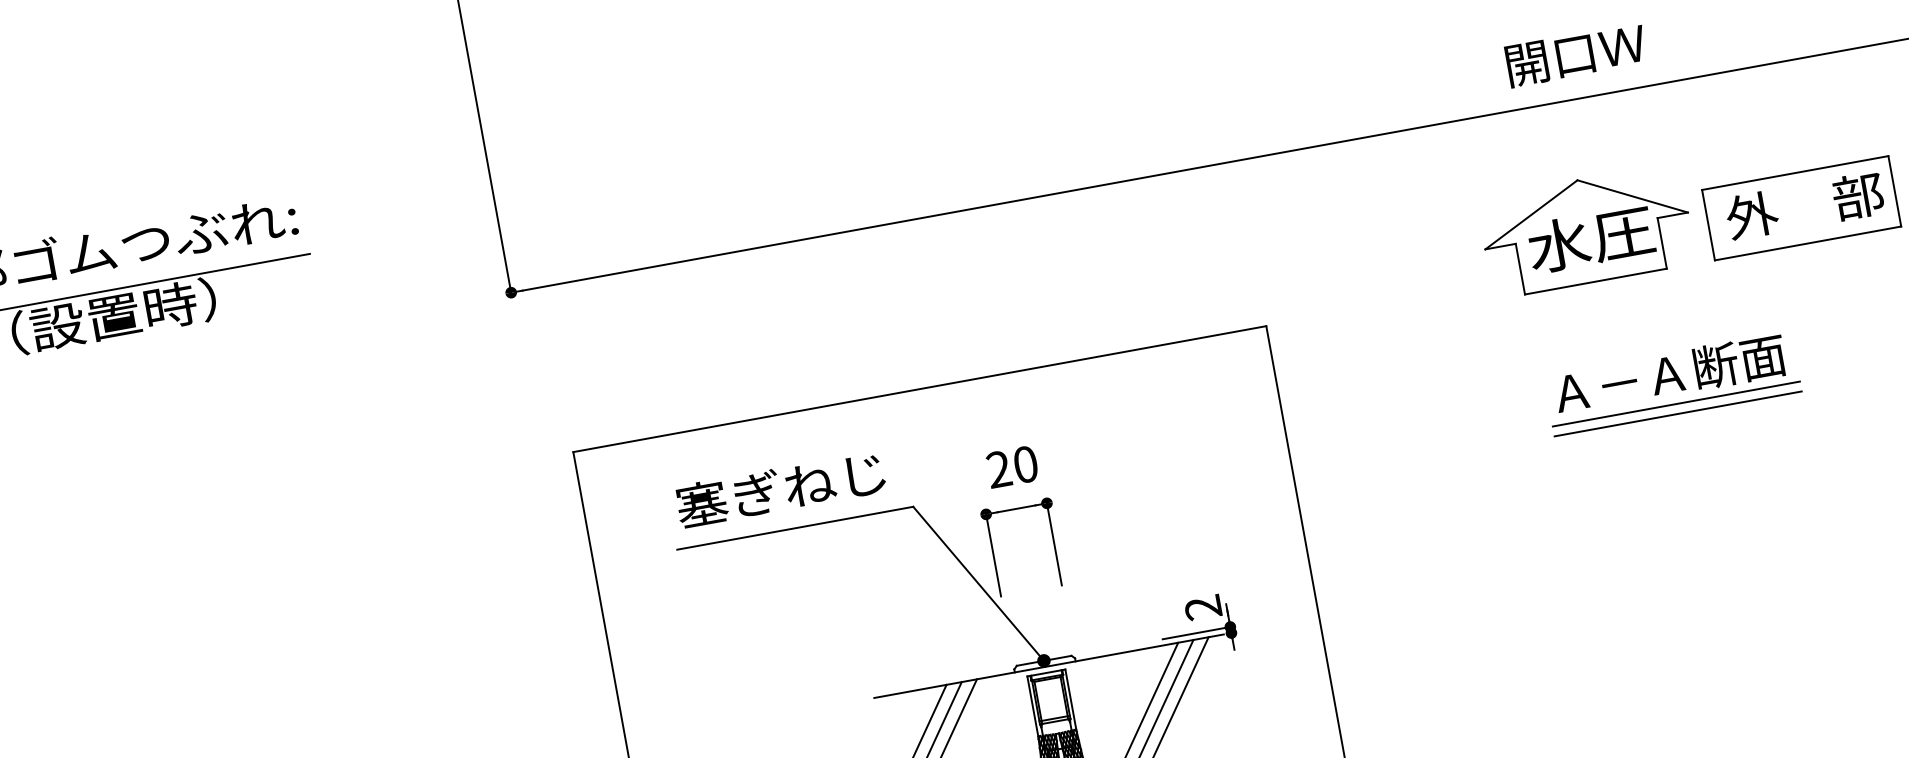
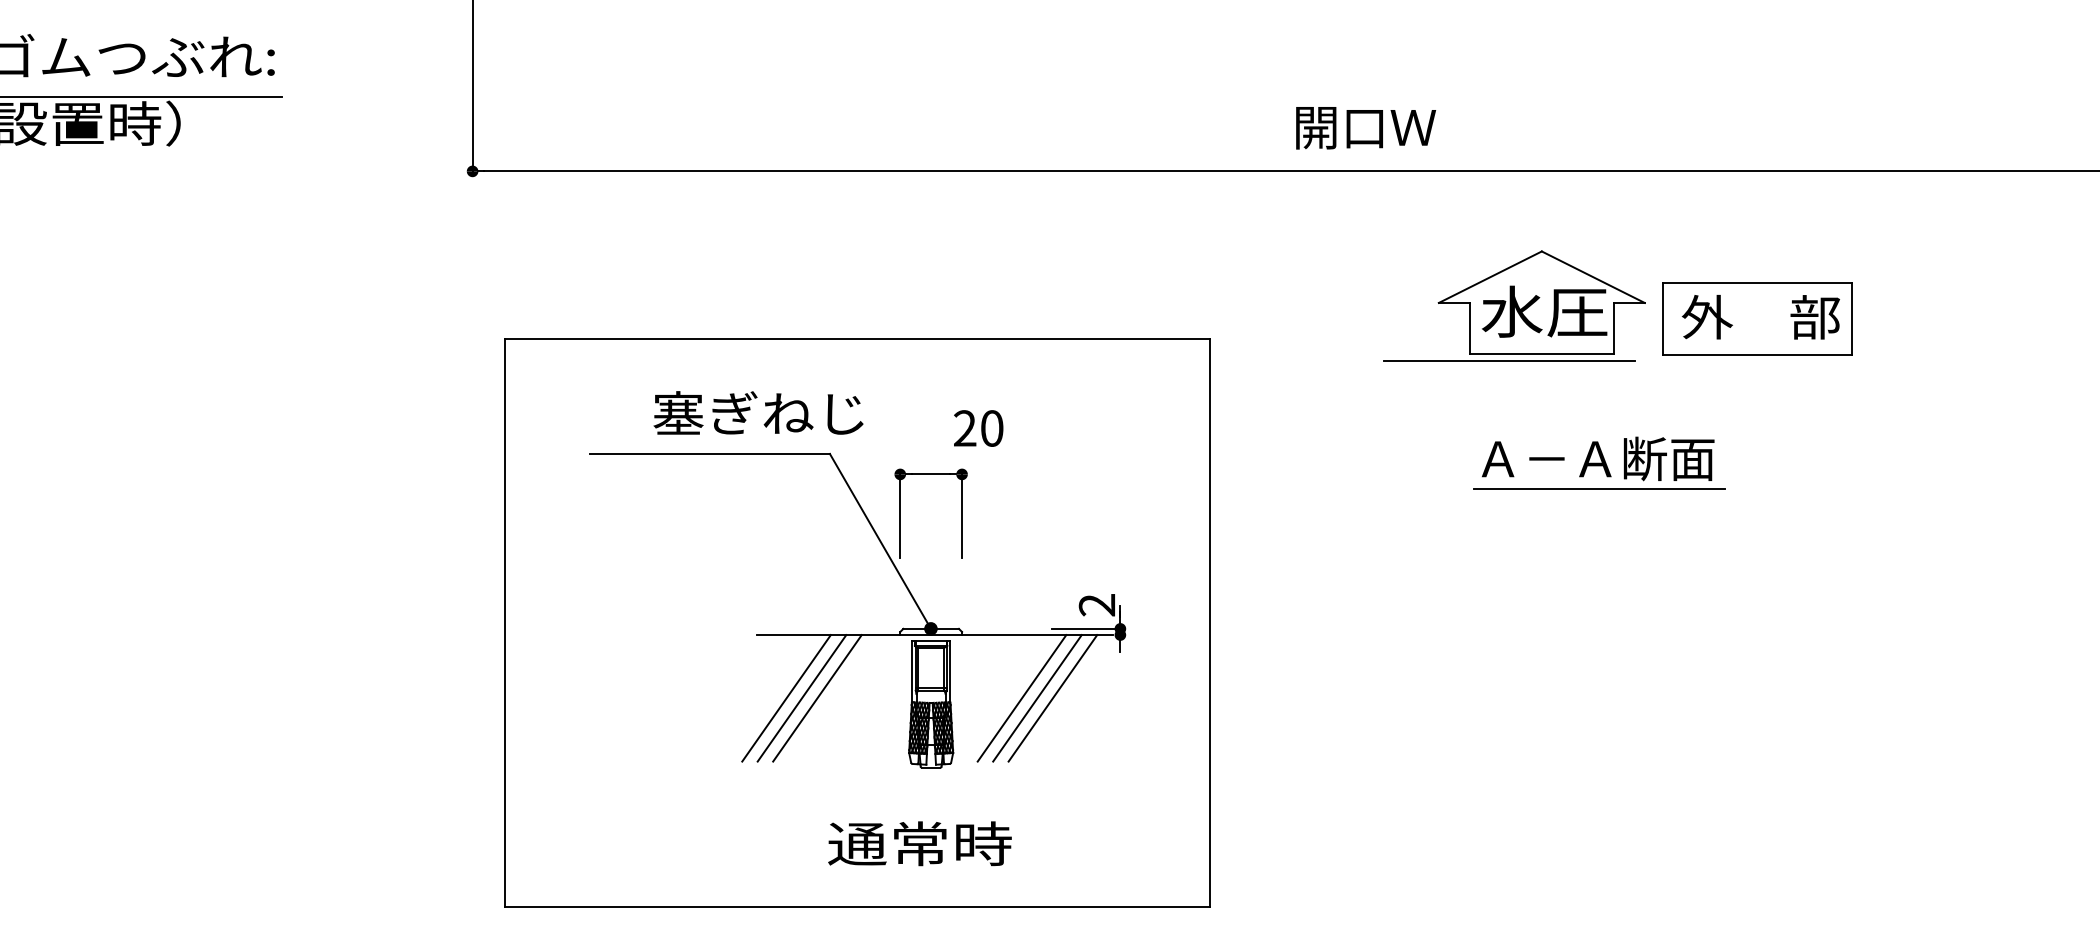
text: (1576, 55) -> (1366, 128), moved
line: (1678, 413) -> (1509, 360), moved
text: (1012, 467) -> (978, 428), moved
text: (780, 488) -> (758, 412), moved

